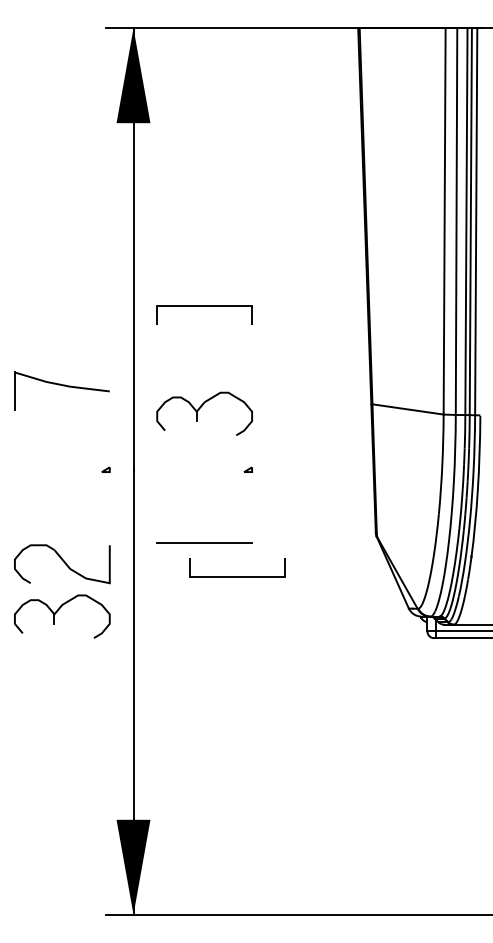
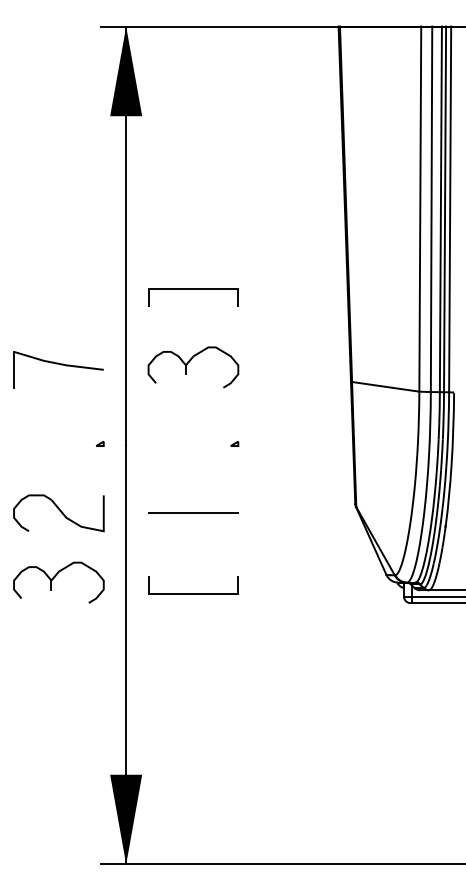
part: (198, 411) -> (187, 365), moved
part: (62, 564) -> (59, 513), moved
line: (237, 576) -> (193, 593), moved

